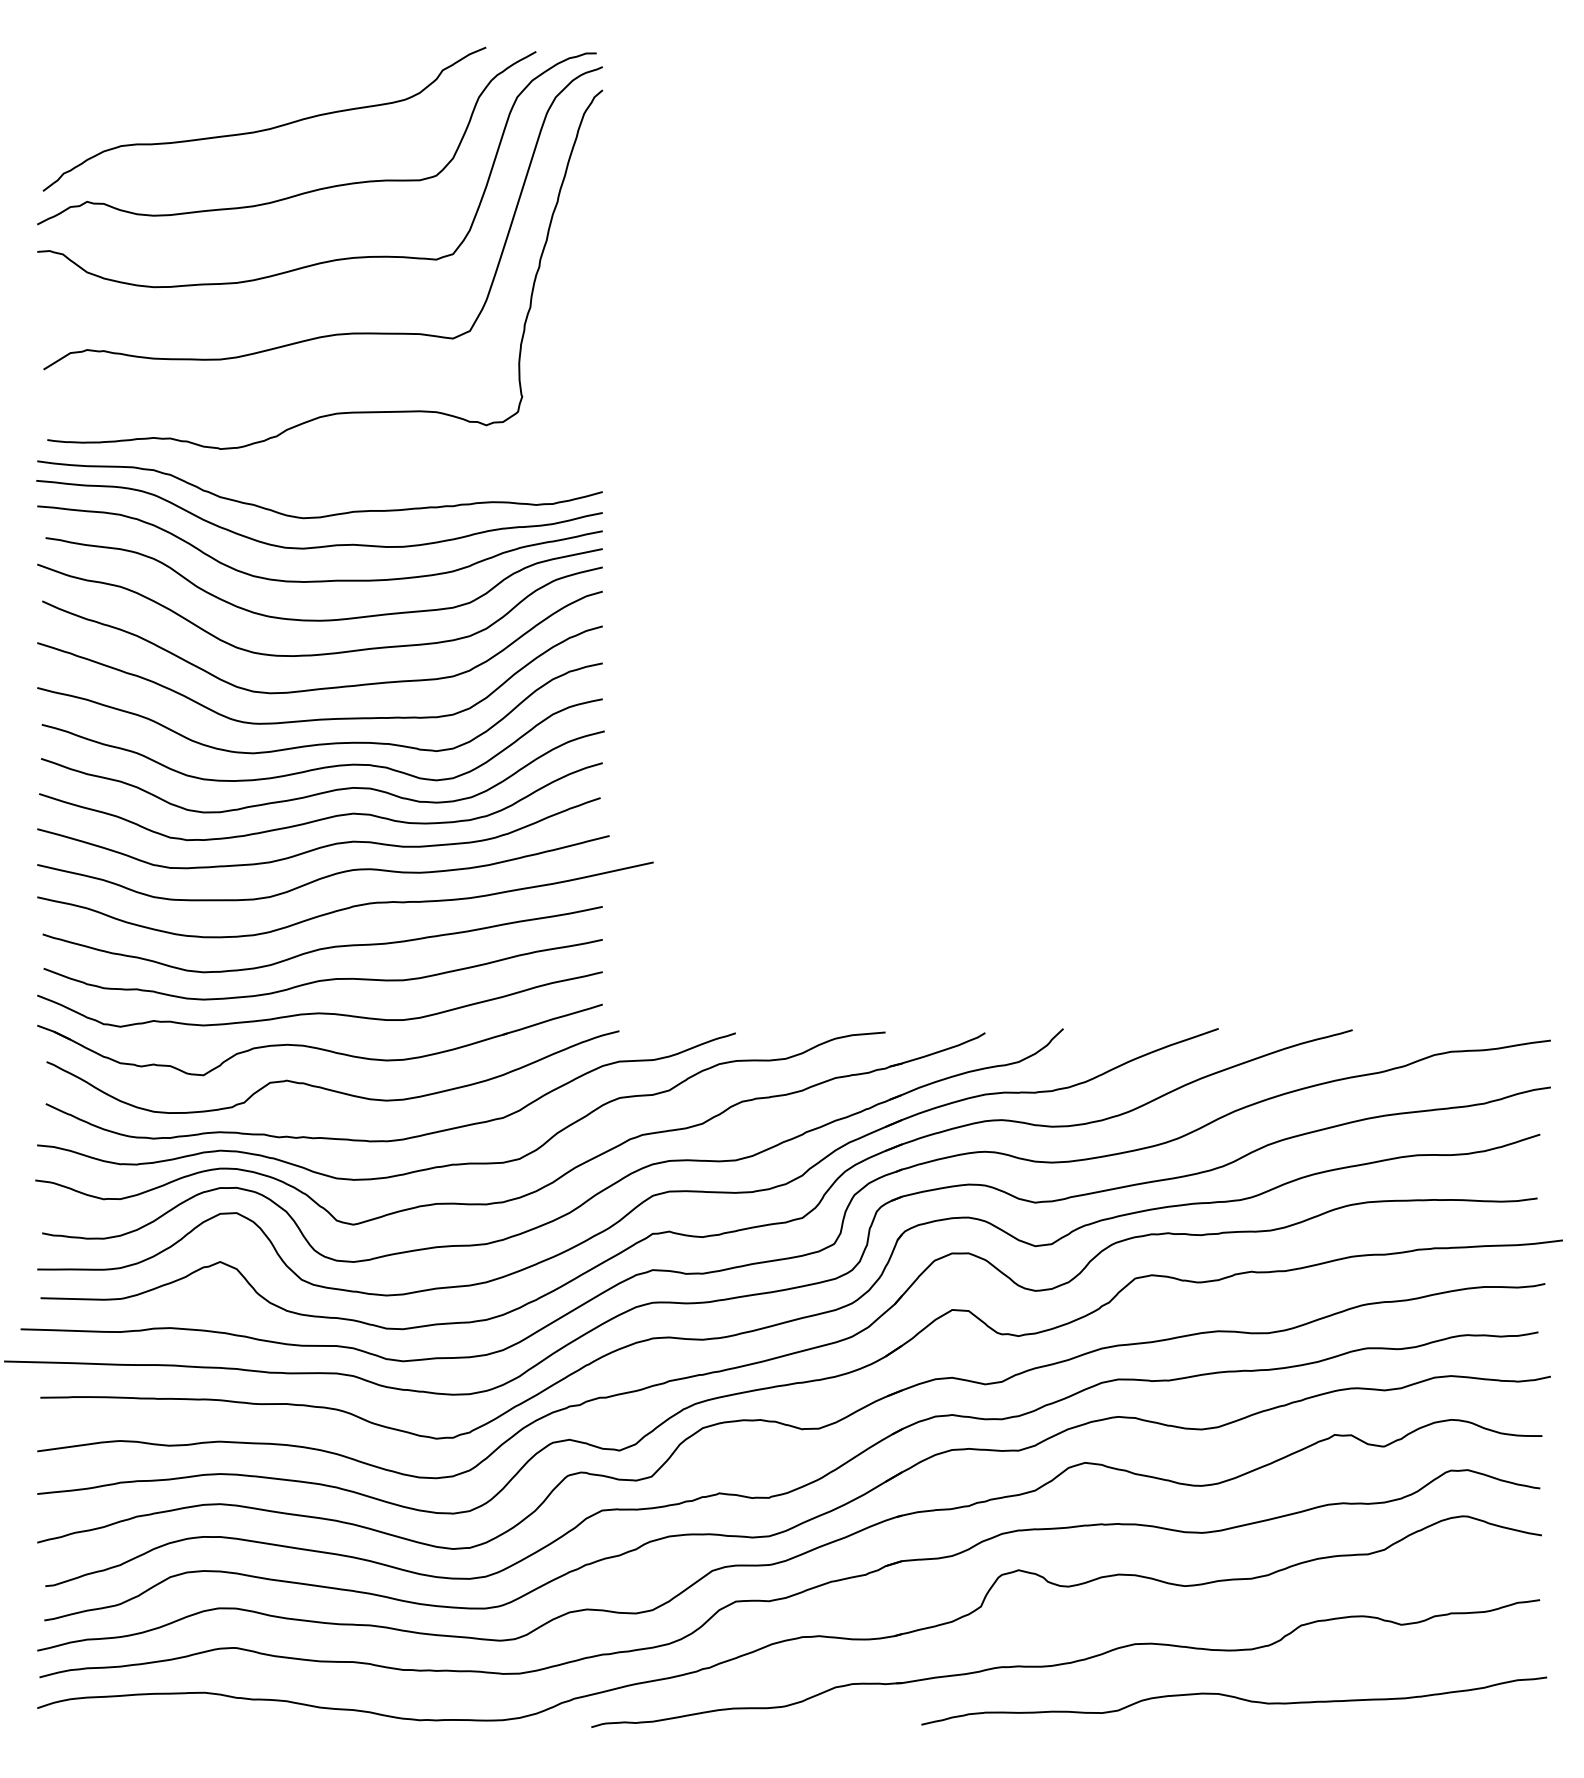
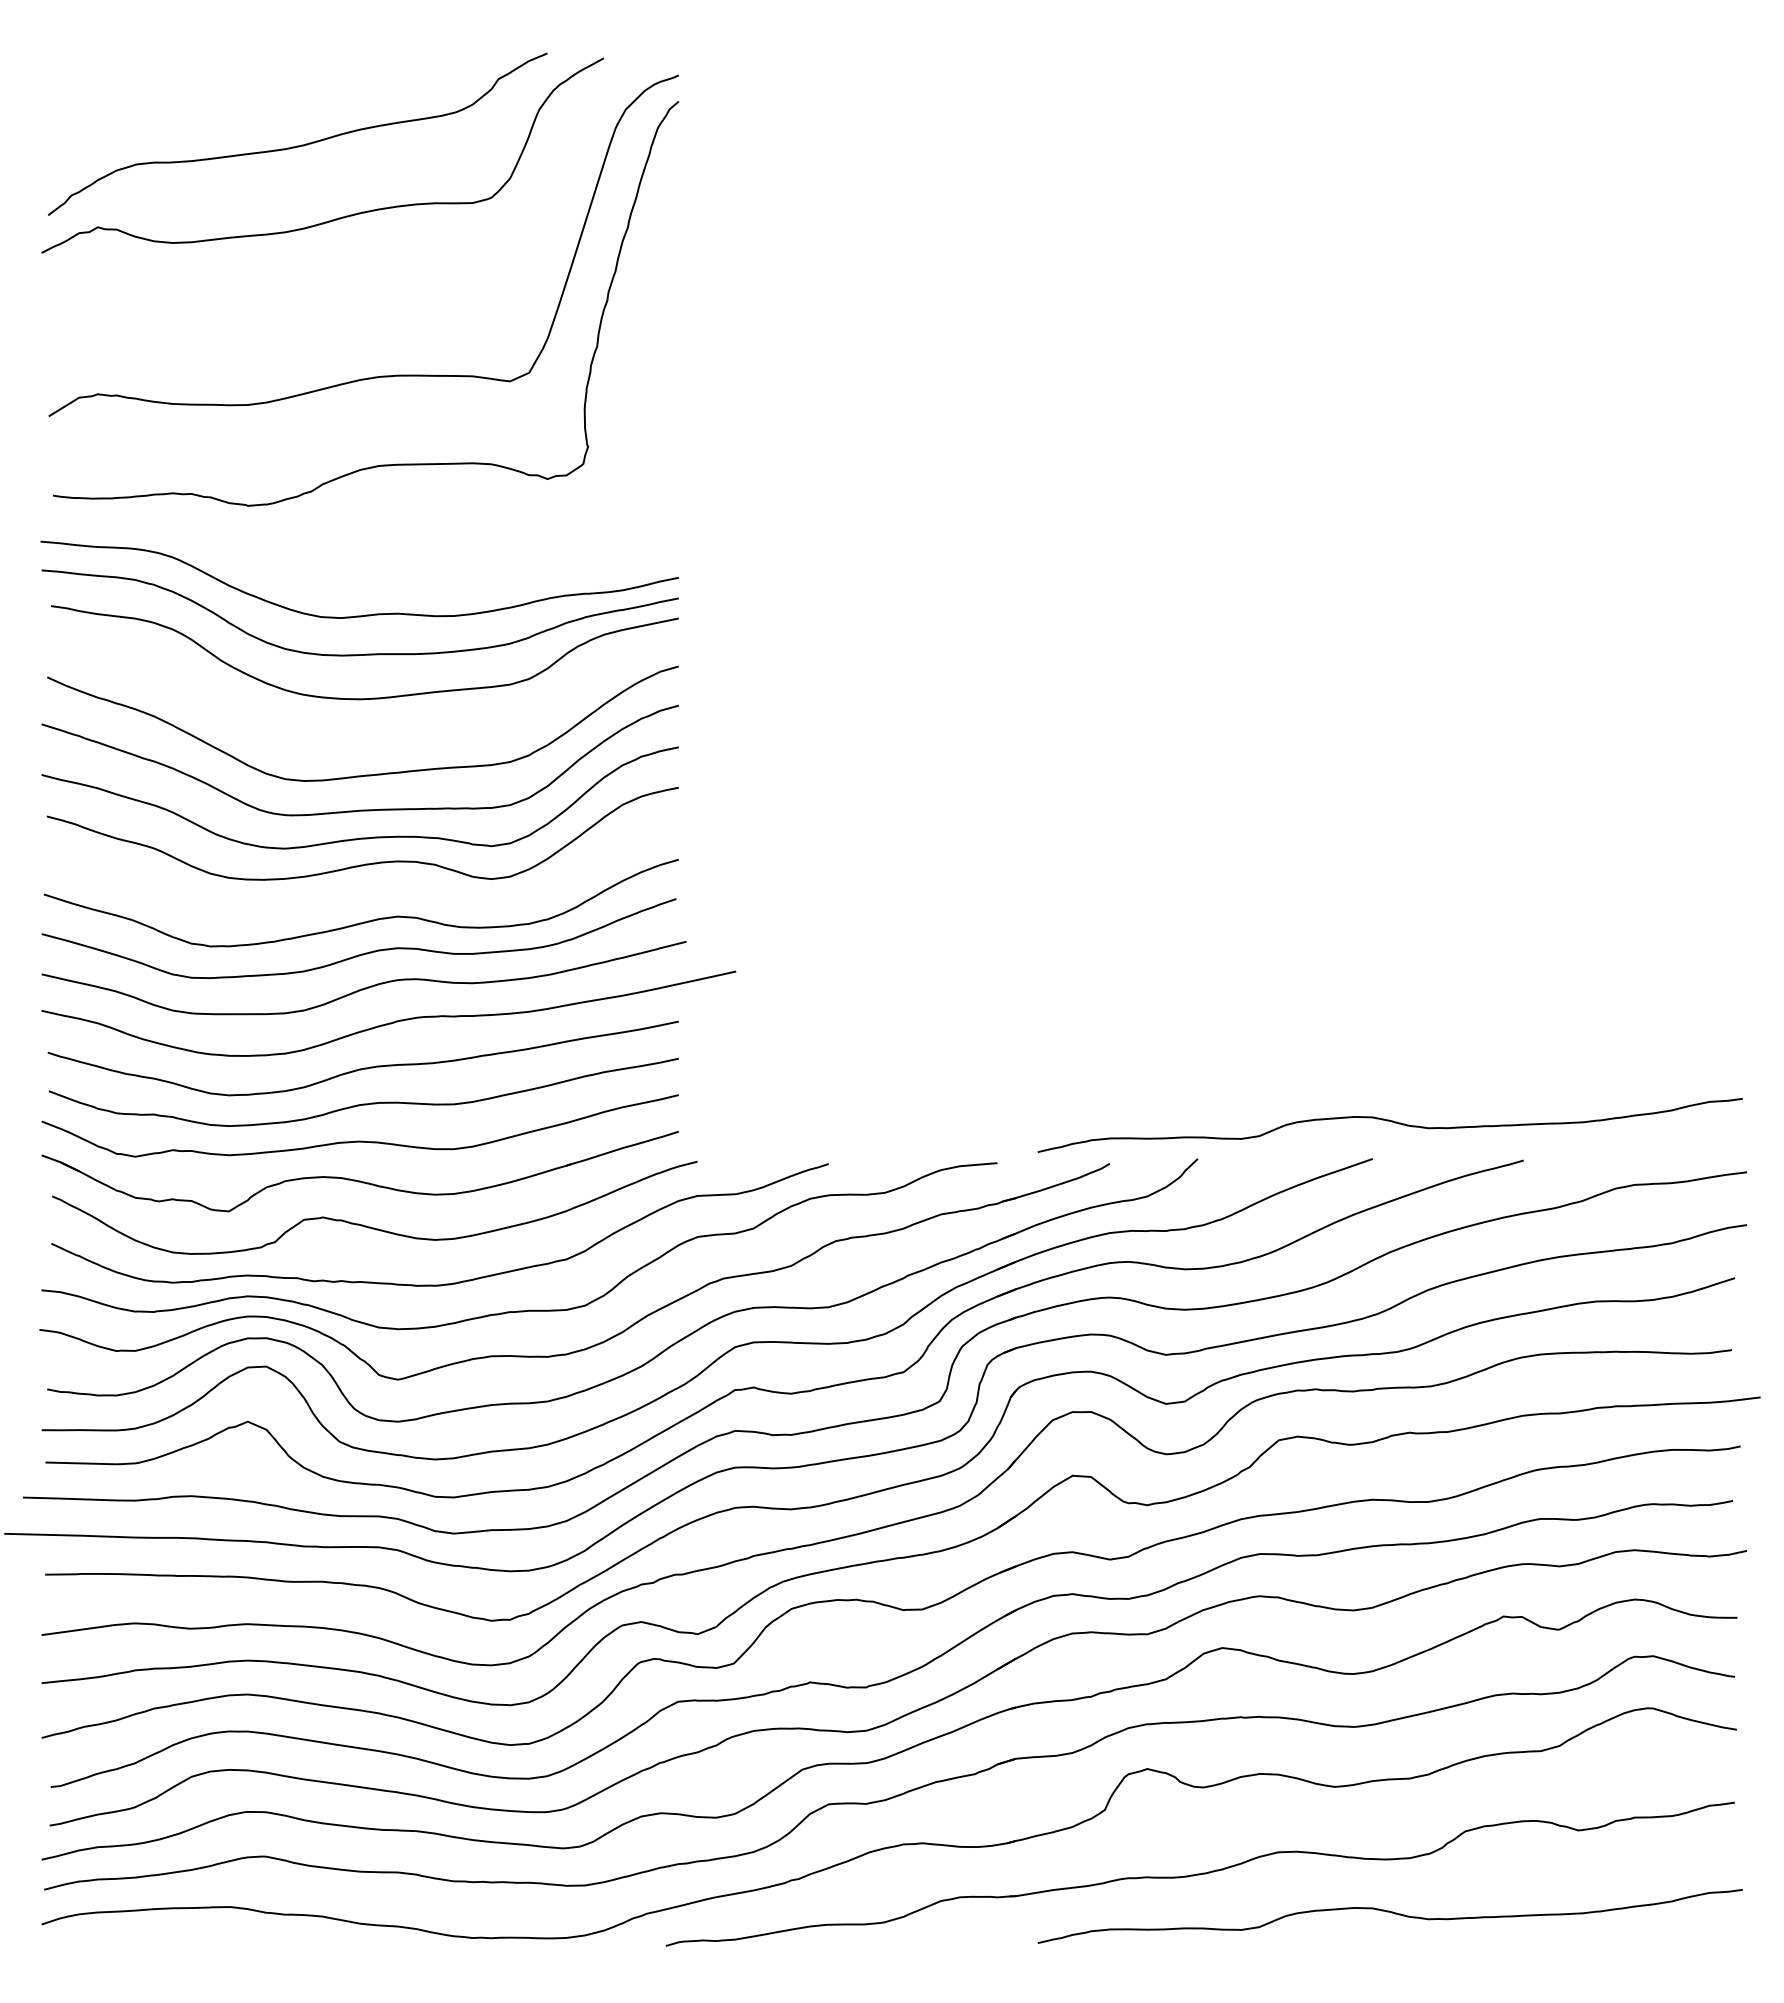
curve: (332, 259) -> (374, 292), removed
curve: (325, 515) -> (366, 580), removed
curve: (327, 652) -> (368, 735), removed
curve: (324, 791) -> (365, 891), removed
curve: (1235, 996) -> (1391, 1122), added

